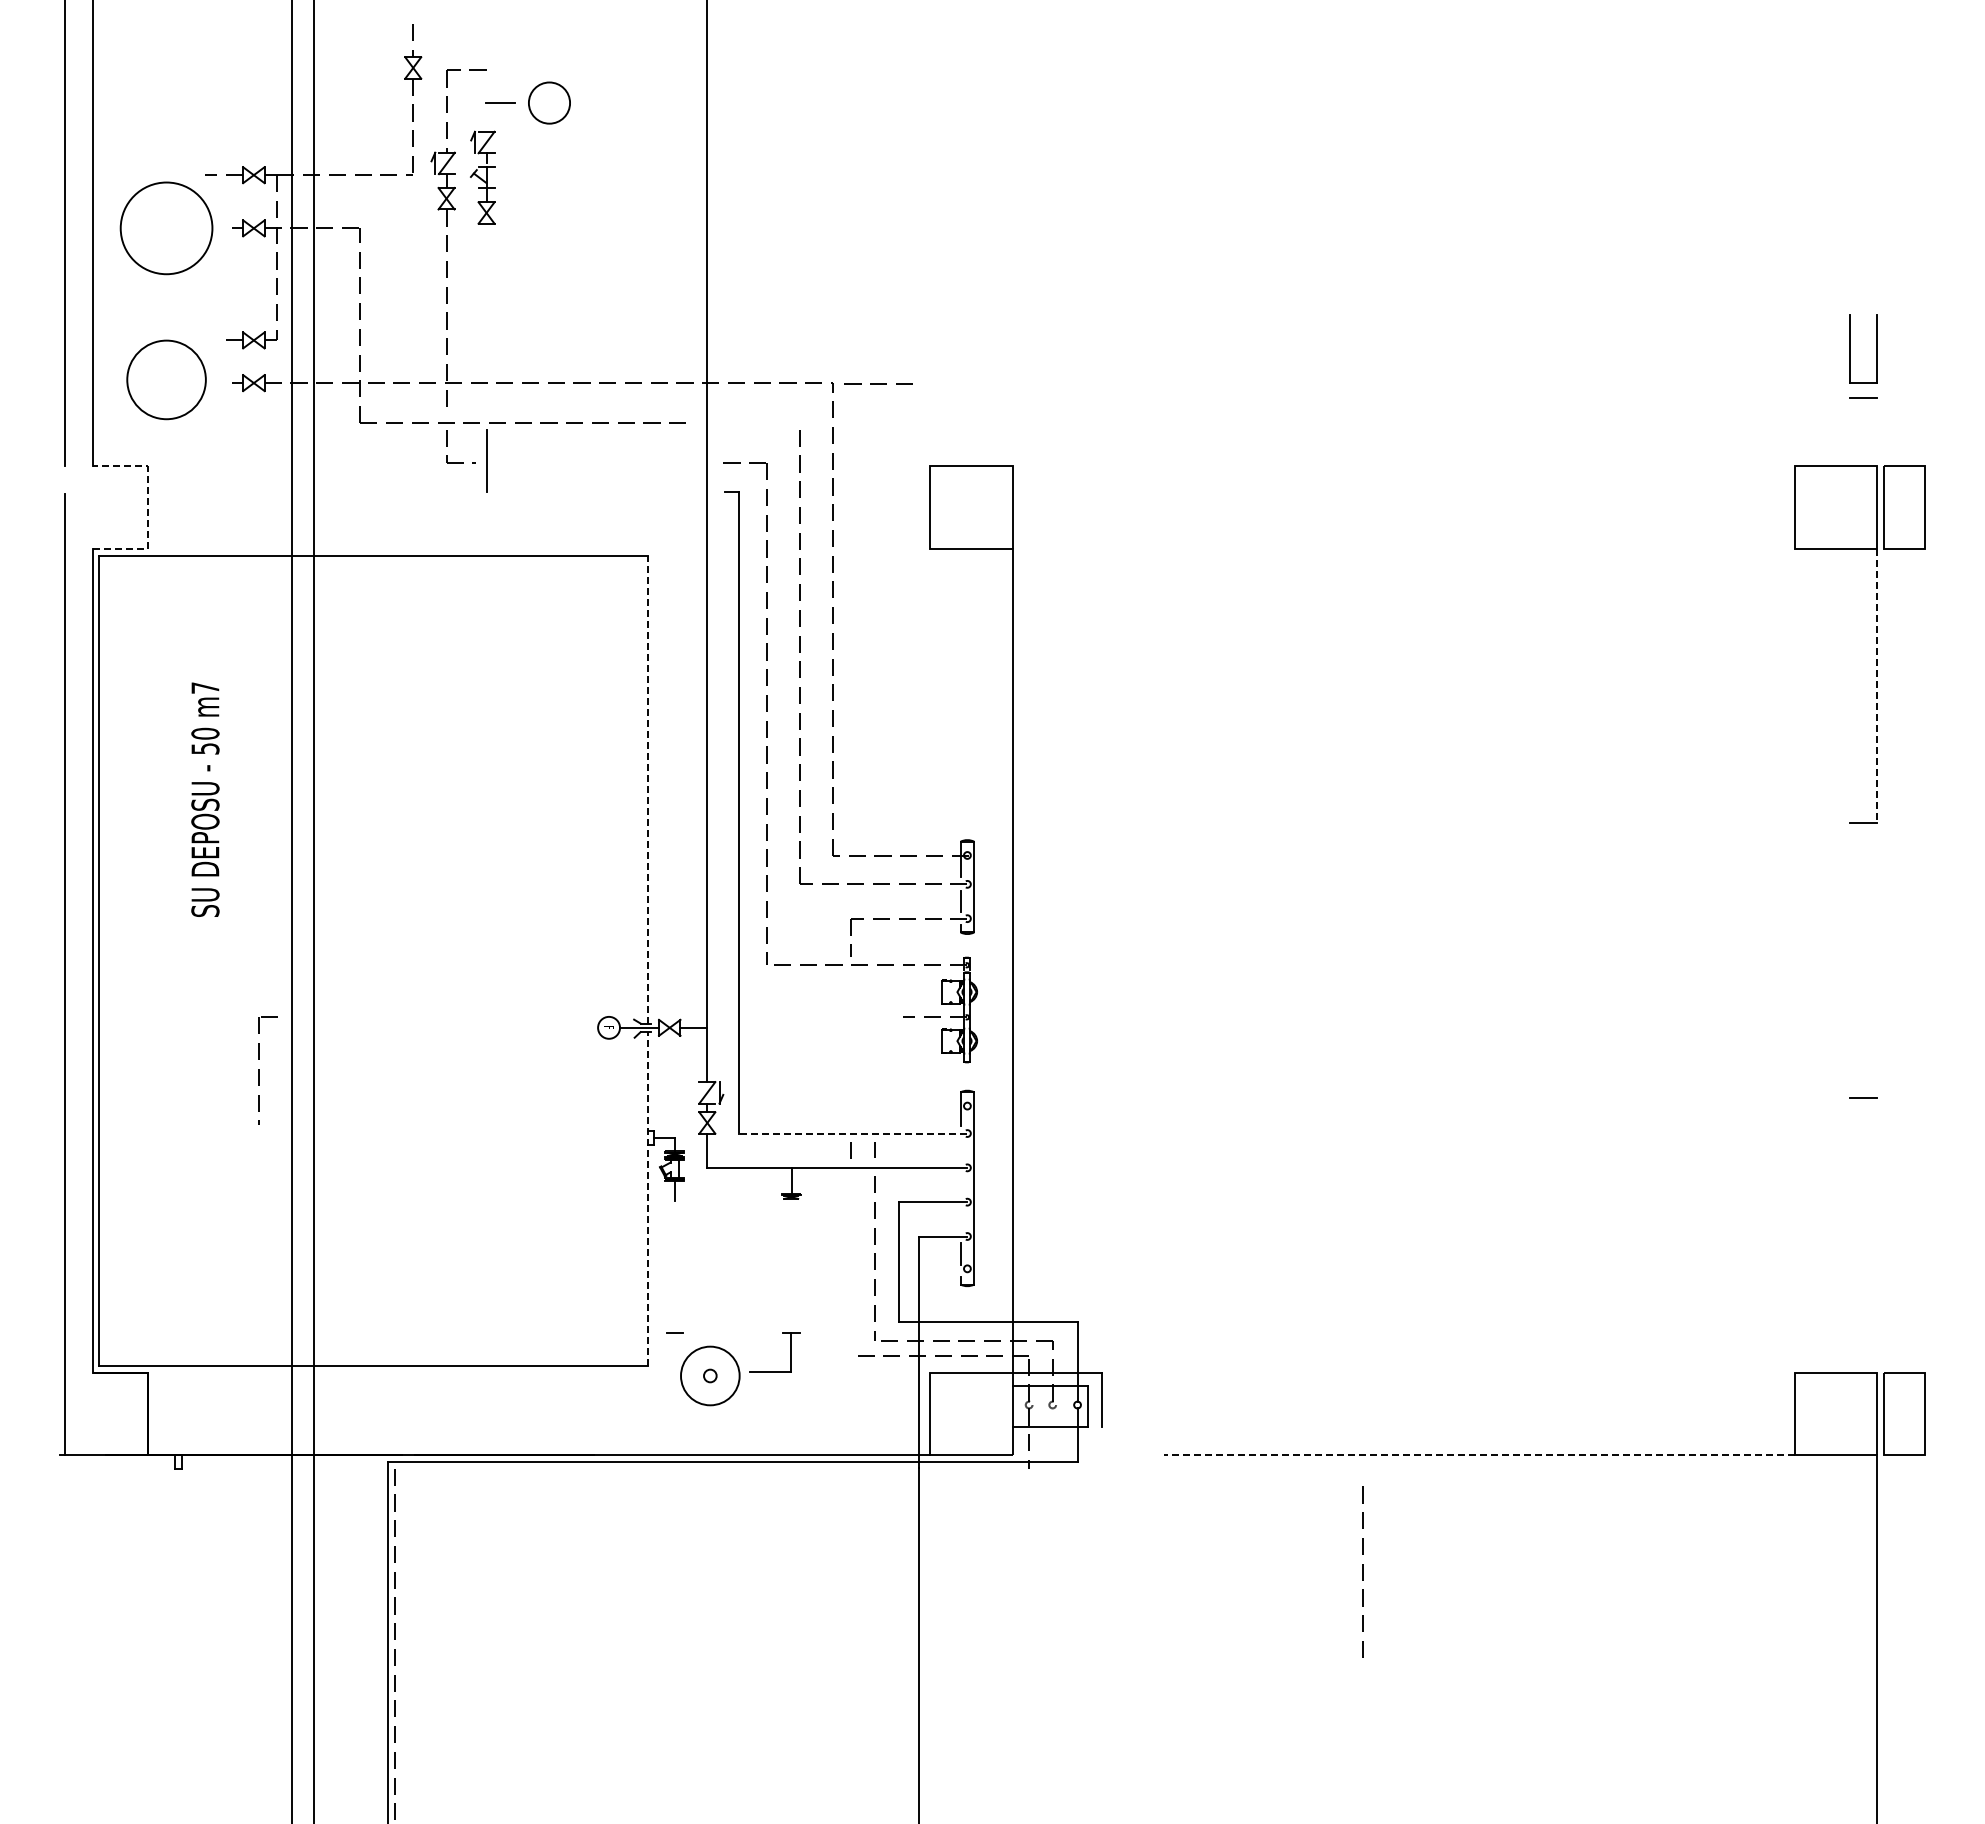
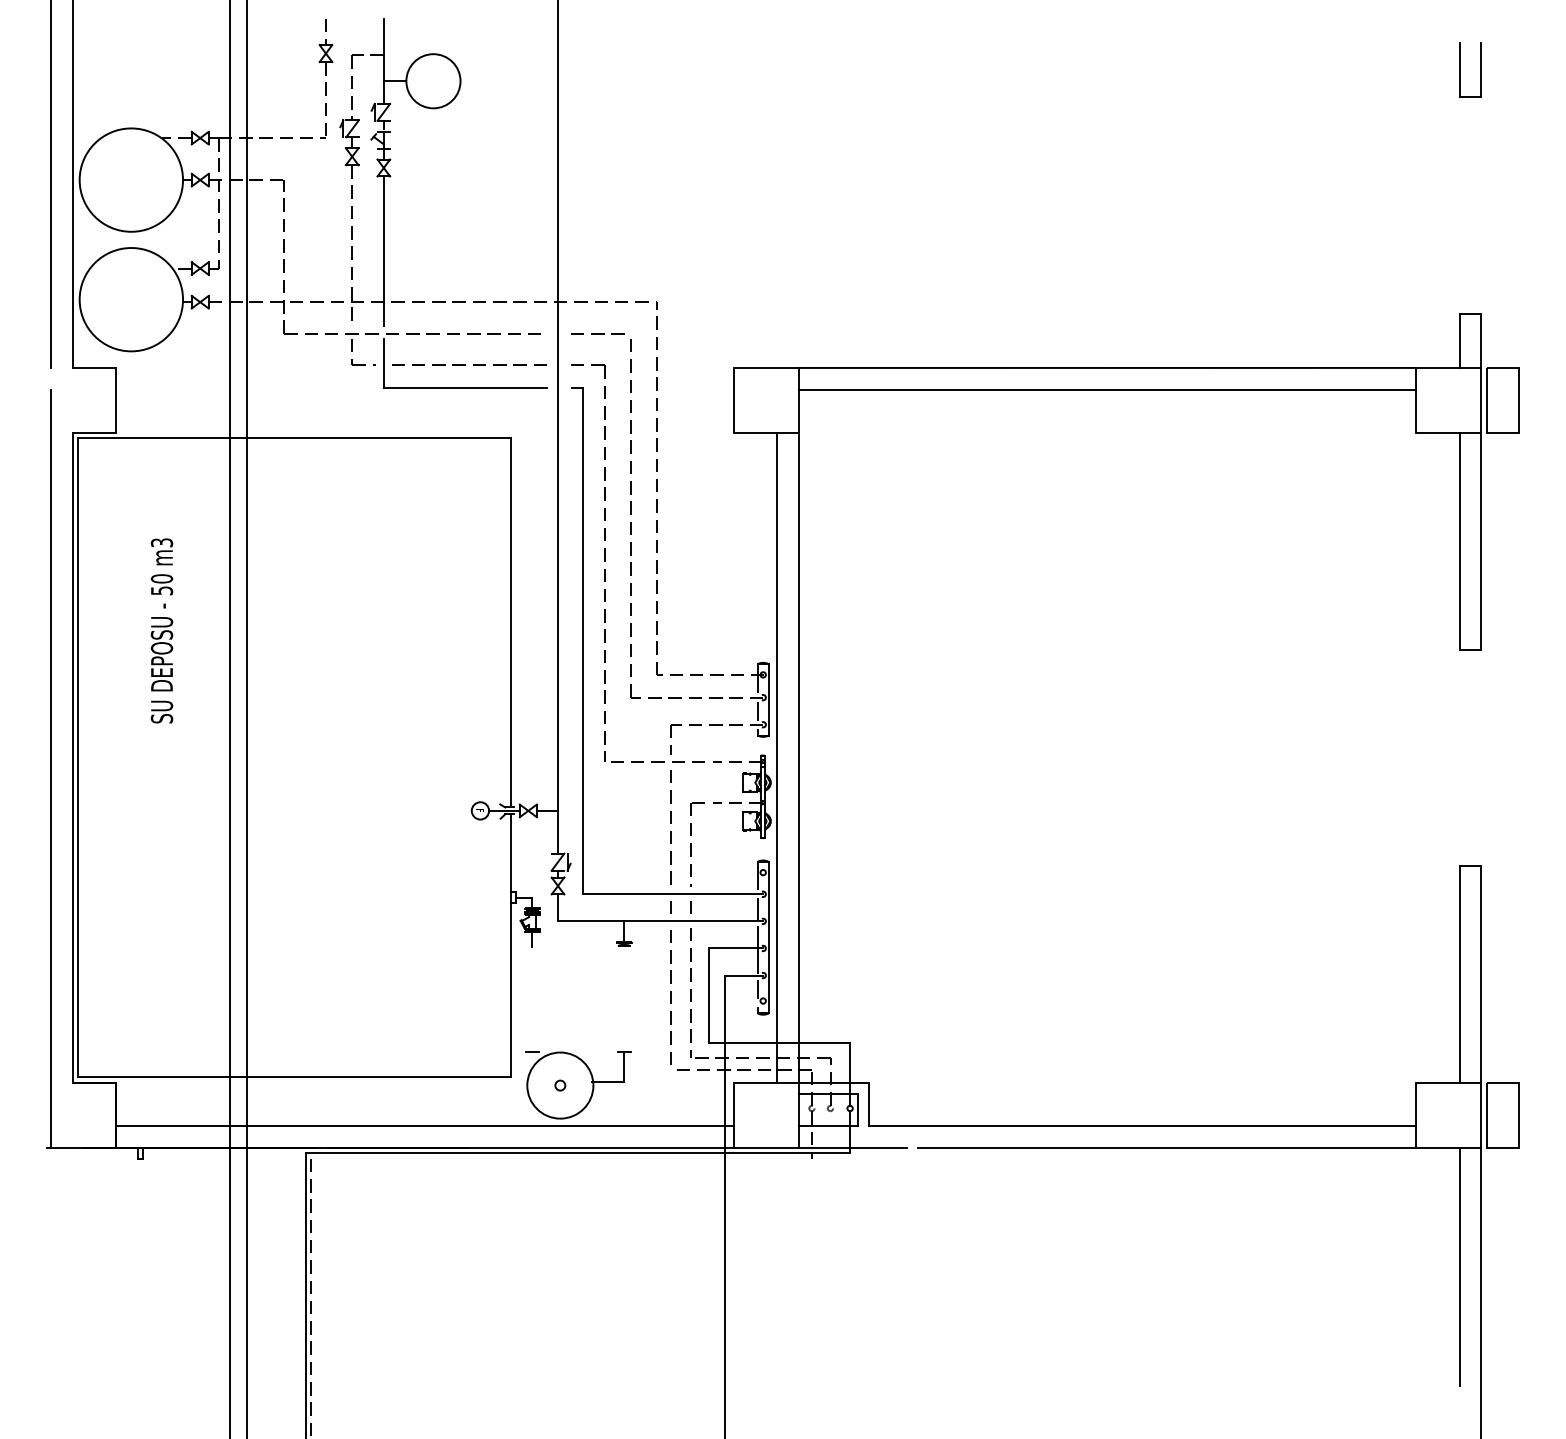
line: (486, 77) -> (383, 61), added
circle: (549, 102) -> (433, 80), size x1.67
circle: (166, 227) -> (131, 179), size x1.43
line: (486, 318) -> (383, 251), added
part: (1850, 348) -> (1459, 69), moved
circle: (166, 379) -> (131, 299), size x1.67
line: (878, 383) -> (597, 333), moved
line: (1849, 431) -> (1459, 340), added
line: (1877, 431) -> (1481, 340), added
line: (590, 462) -> (465, 364), added
line: (1403, 466) -> (1107, 368), added
line: (589, 491) -> (465, 387), added
line: (1403, 493) -> (1107, 389), added
line: (147, 507) -> (116, 400), dashed -> solid
line: (1849, 685) -> (1459, 540), added
line: (1877, 686) -> (1481, 541), dashed -> solid
text: (205, 687) -> (162, 542), m7 -> m3
line: (648, 789) -> (511, 622), dashed -> solid
line: (985, 960) -> (777, 757), added
line: (850, 1044) -> (670, 824), added
part: (259, 1070) -> (690, 844), moved
line: (852, 1133) -> (672, 894), dashed -> solid
line: (960, 1152) -> (757, 909), added
line: (648, 1198) -> (511, 945), dashed -> solid
line: (960, 1203) -> (757, 949), added
line: (1849, 1234) -> (1459, 973), added
line: (1877, 1234) -> (1481, 973), added
circle: (710, 1375) -> (560, 1085), size x1.43
line: (538, 1427) -> (424, 1126), added
line: (1448, 1427) -> (1142, 1126), added
line: (1080, 1454) -> (852, 1147), added
line: (1479, 1454) -> (1167, 1147), dashed -> solid
line: (1362, 1571) -> (670, 996), moved
line: (1849, 1605) -> (1459, 1266), added

